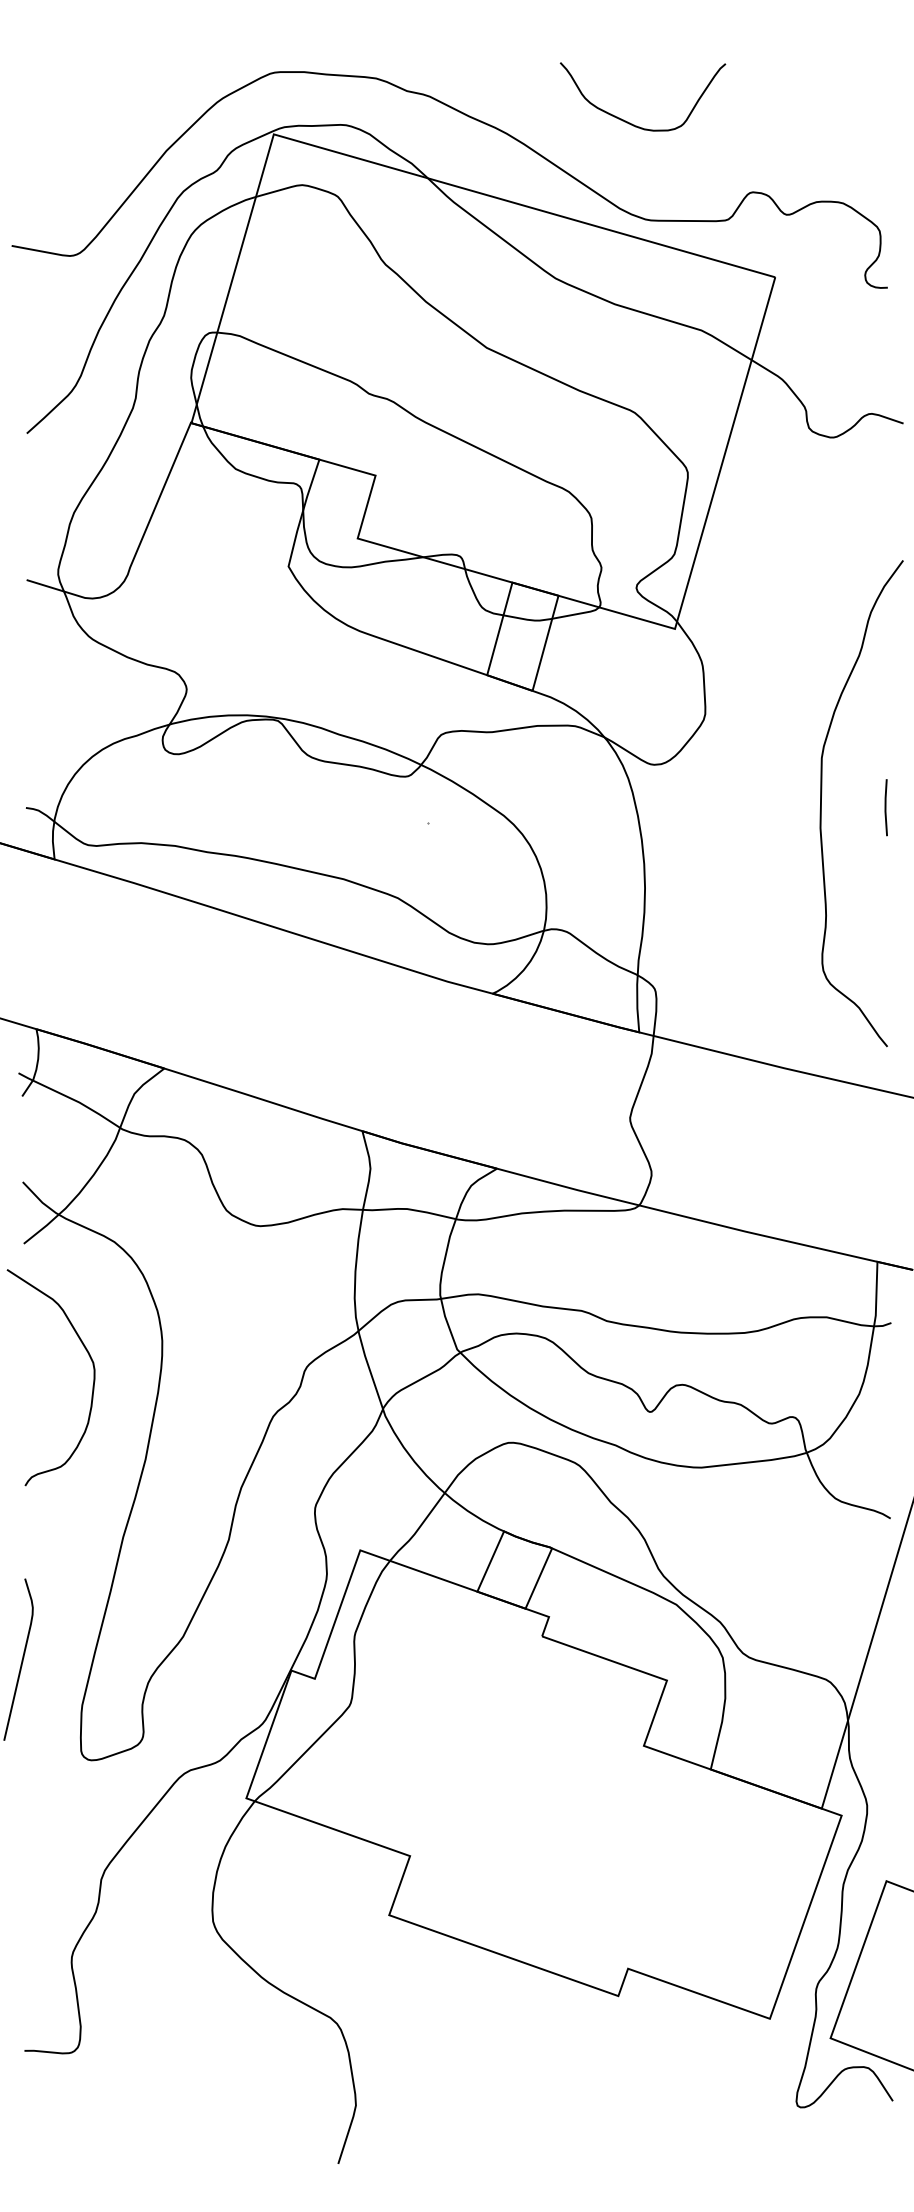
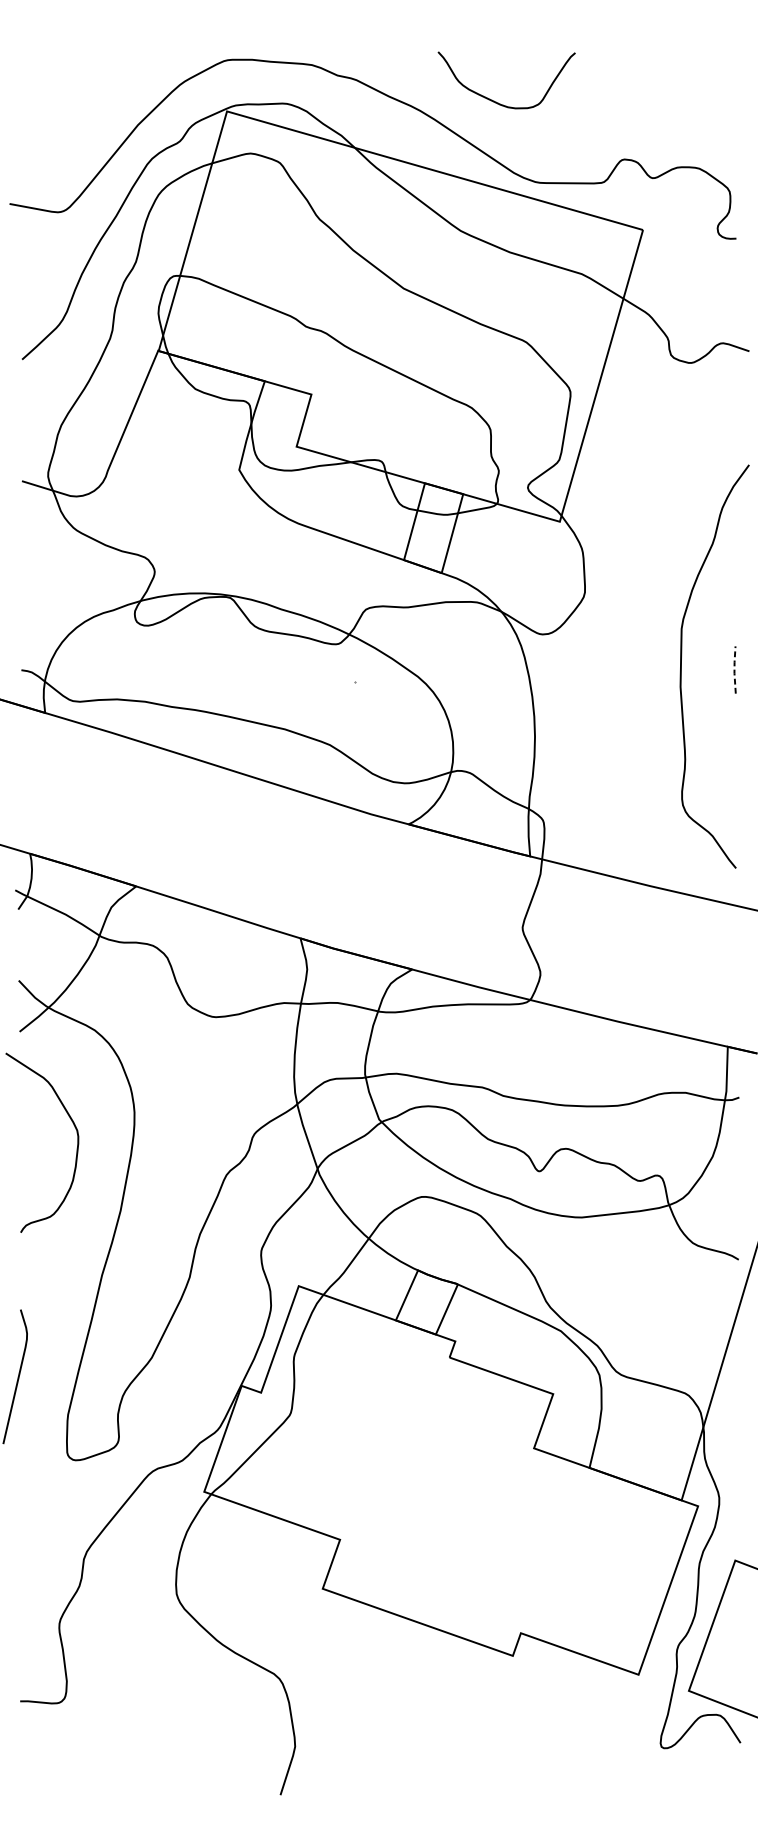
curve: (630, 122) -> (496, 101), moved
line: (885, 806) -> (734, 669), solid -> dashed

